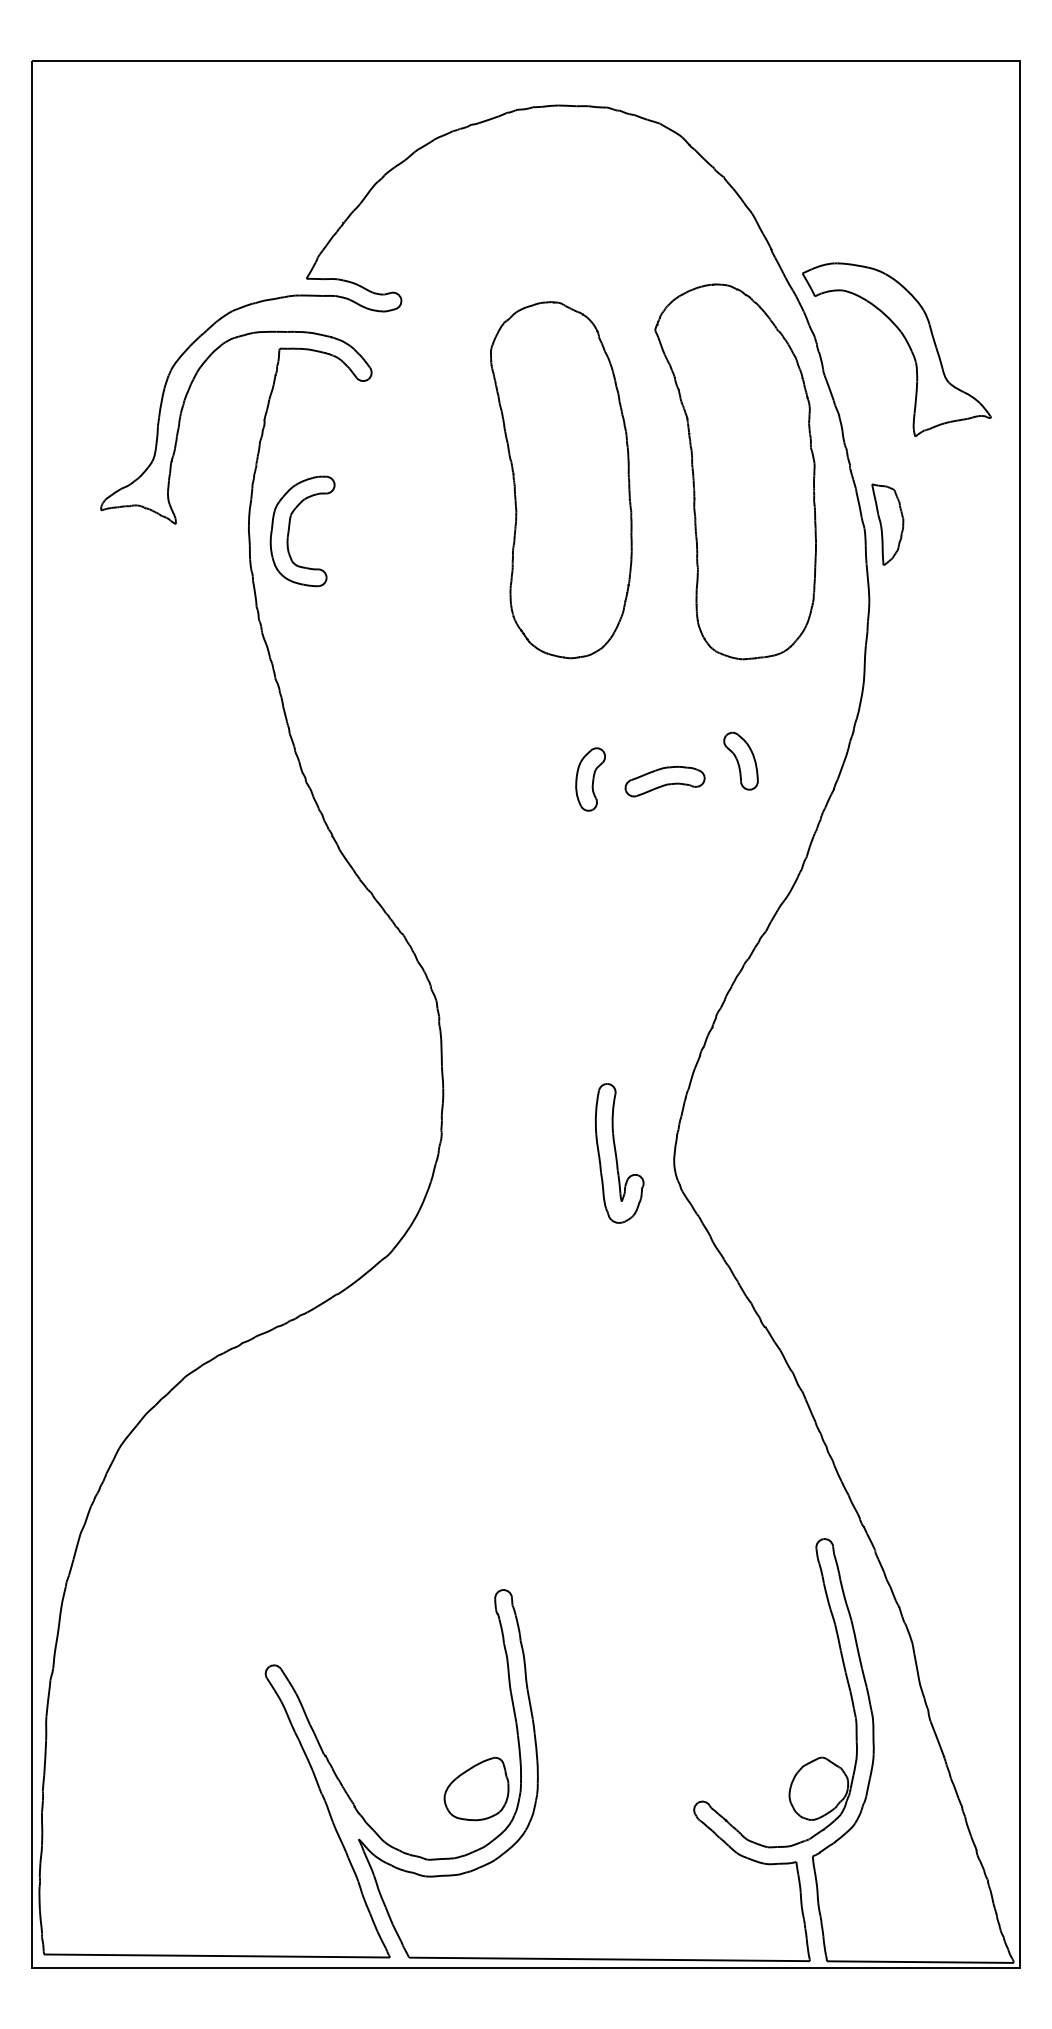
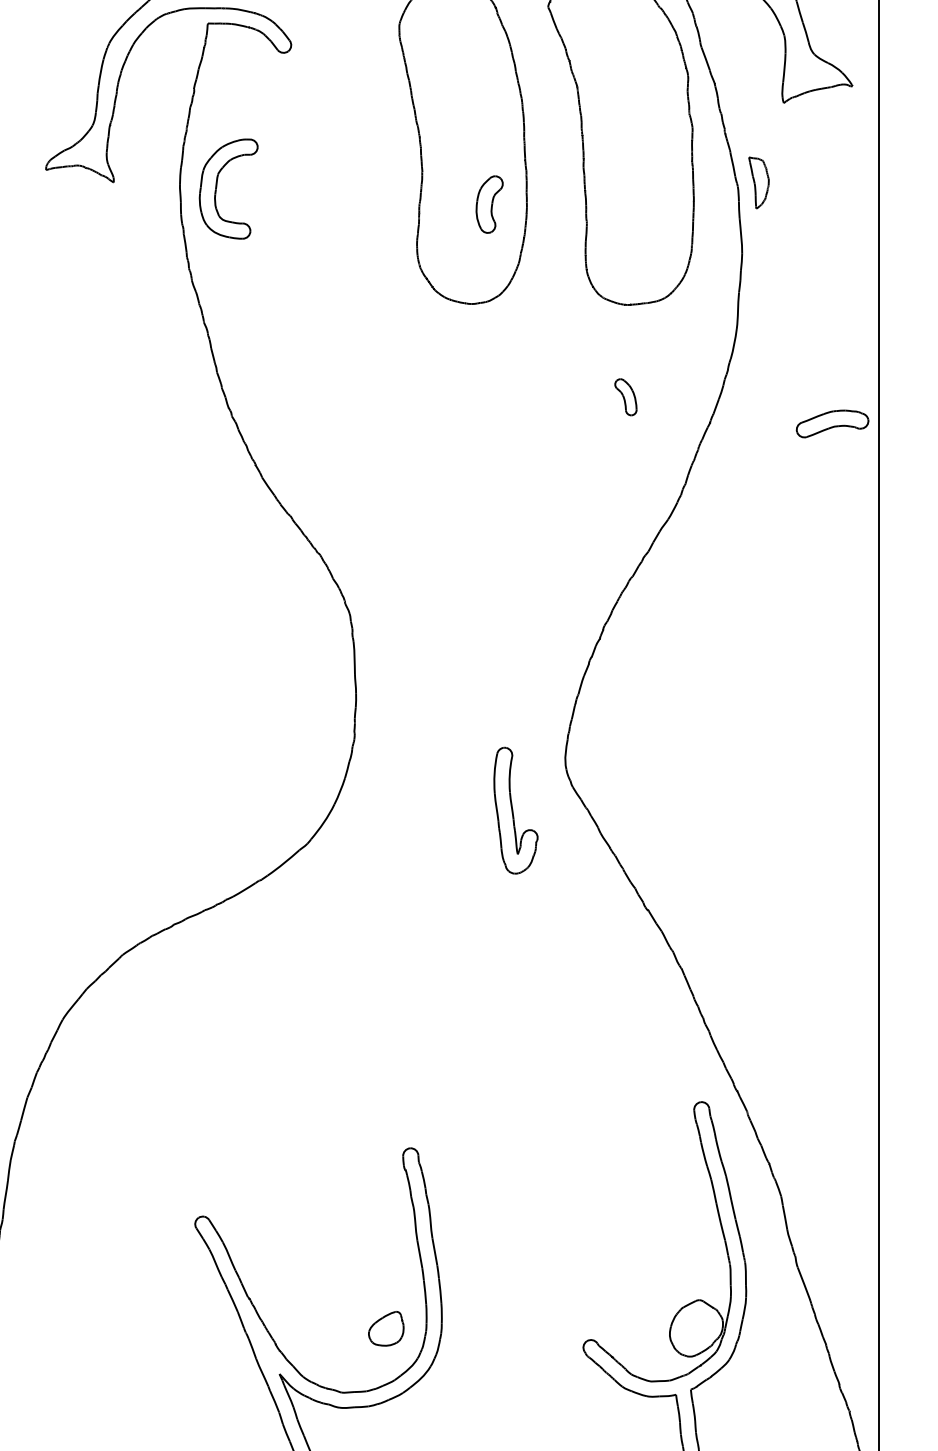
part: (887, 524) -> (758, 182), size x0.7
part: (740, 760) -> (625, 396), size x0.7
part: (590, 779) -> (489, 204), moved
part: (664, 781) -> (832, 423), moved
part: (619, 1153) -> (515, 810), moved
part: (476, 1789) -> (386, 1329), size x0.6

